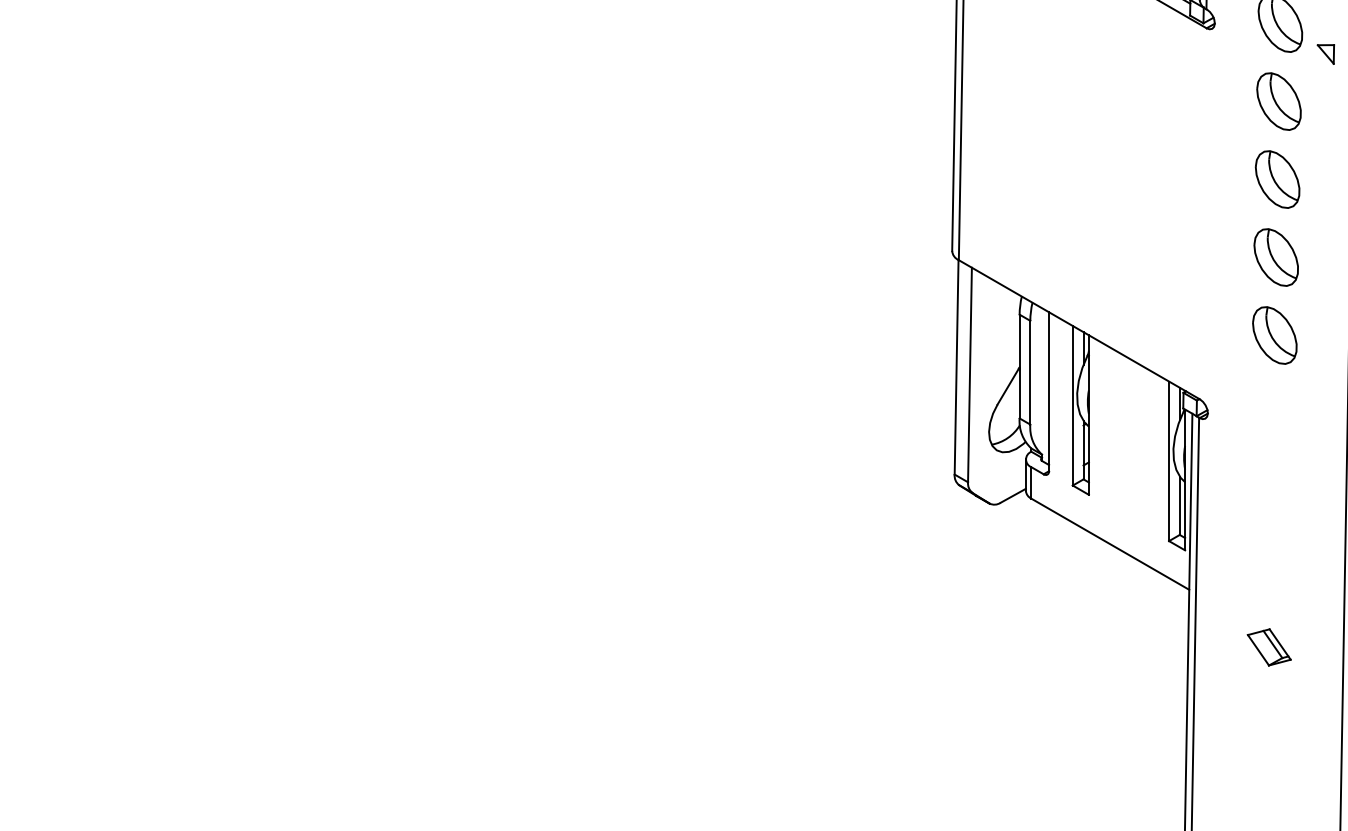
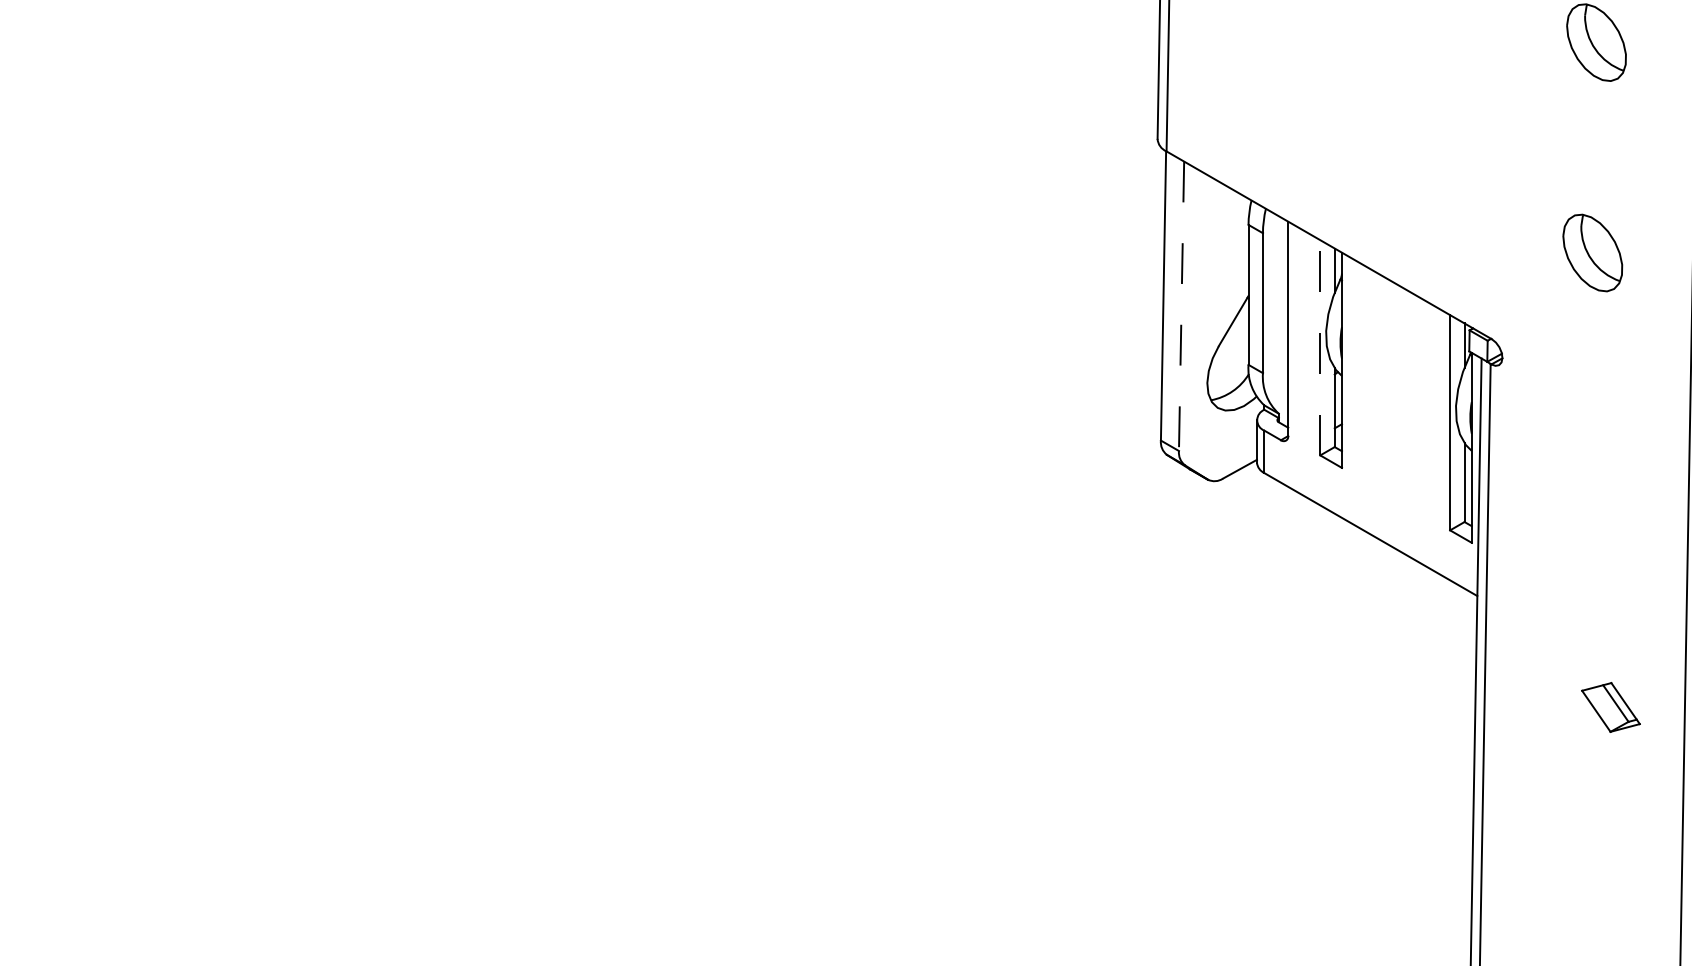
part: (1275, 257) -> (1593, 147), removed
line: (969, 375) -> (1180, 306), solid -> dashed
line: (1072, 405) -> (1319, 347), solid -> dashed
part: (1268, 647) -> (1609, 707), moved

